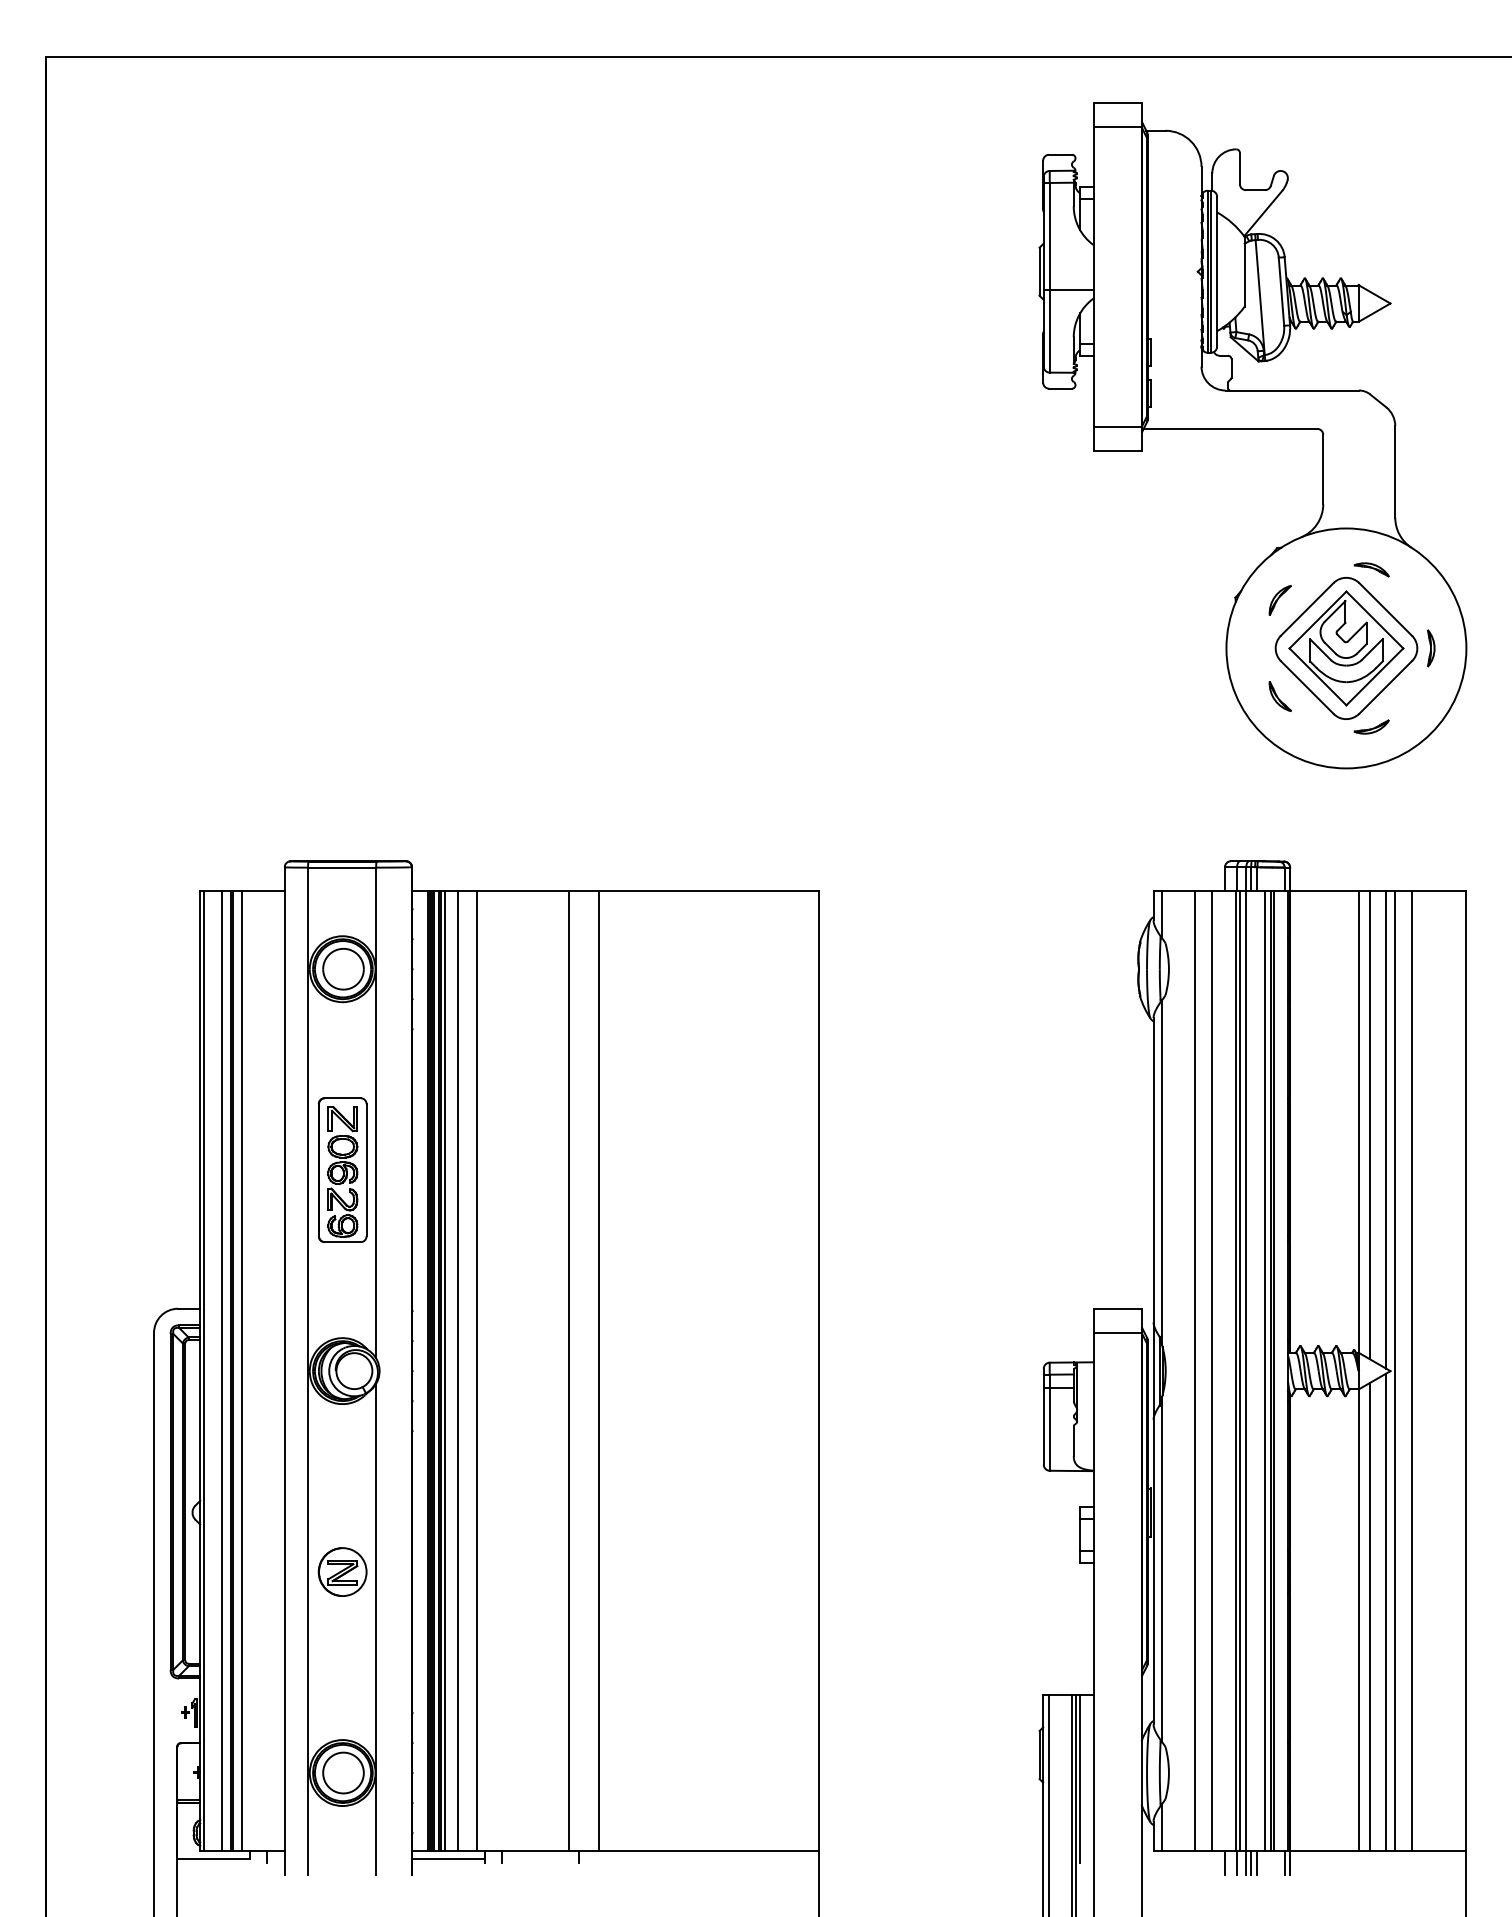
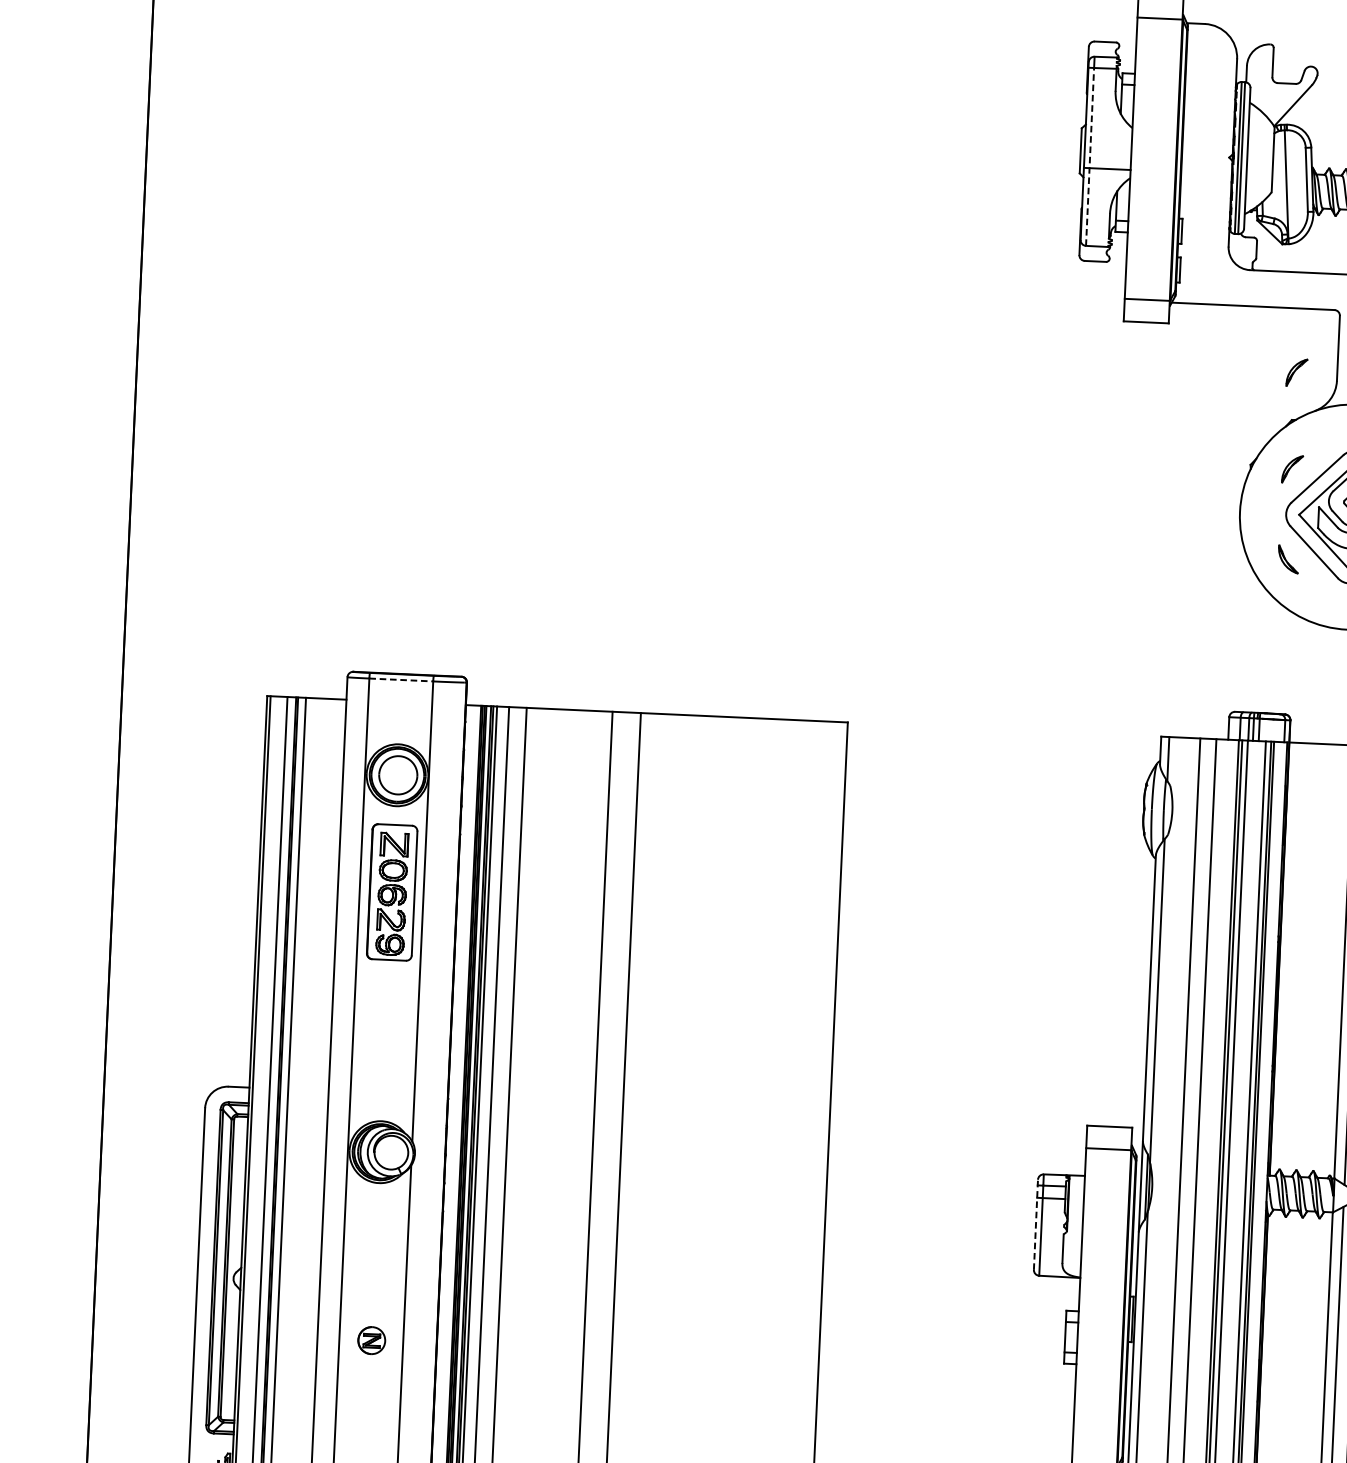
line: (1049, 277) -> (1089, 156), solid -> dashed
part: (1279, 497) -> (1296, 372), added
line: (342, 867) -> (401, 679), solid -> dashed
part: (342, 1170) -> (392, 892), moved
line: (1043, 1416) -> (1035, 1224), solid -> dashed
part: (342, 1571) -> (371, 1340), size x0.6

